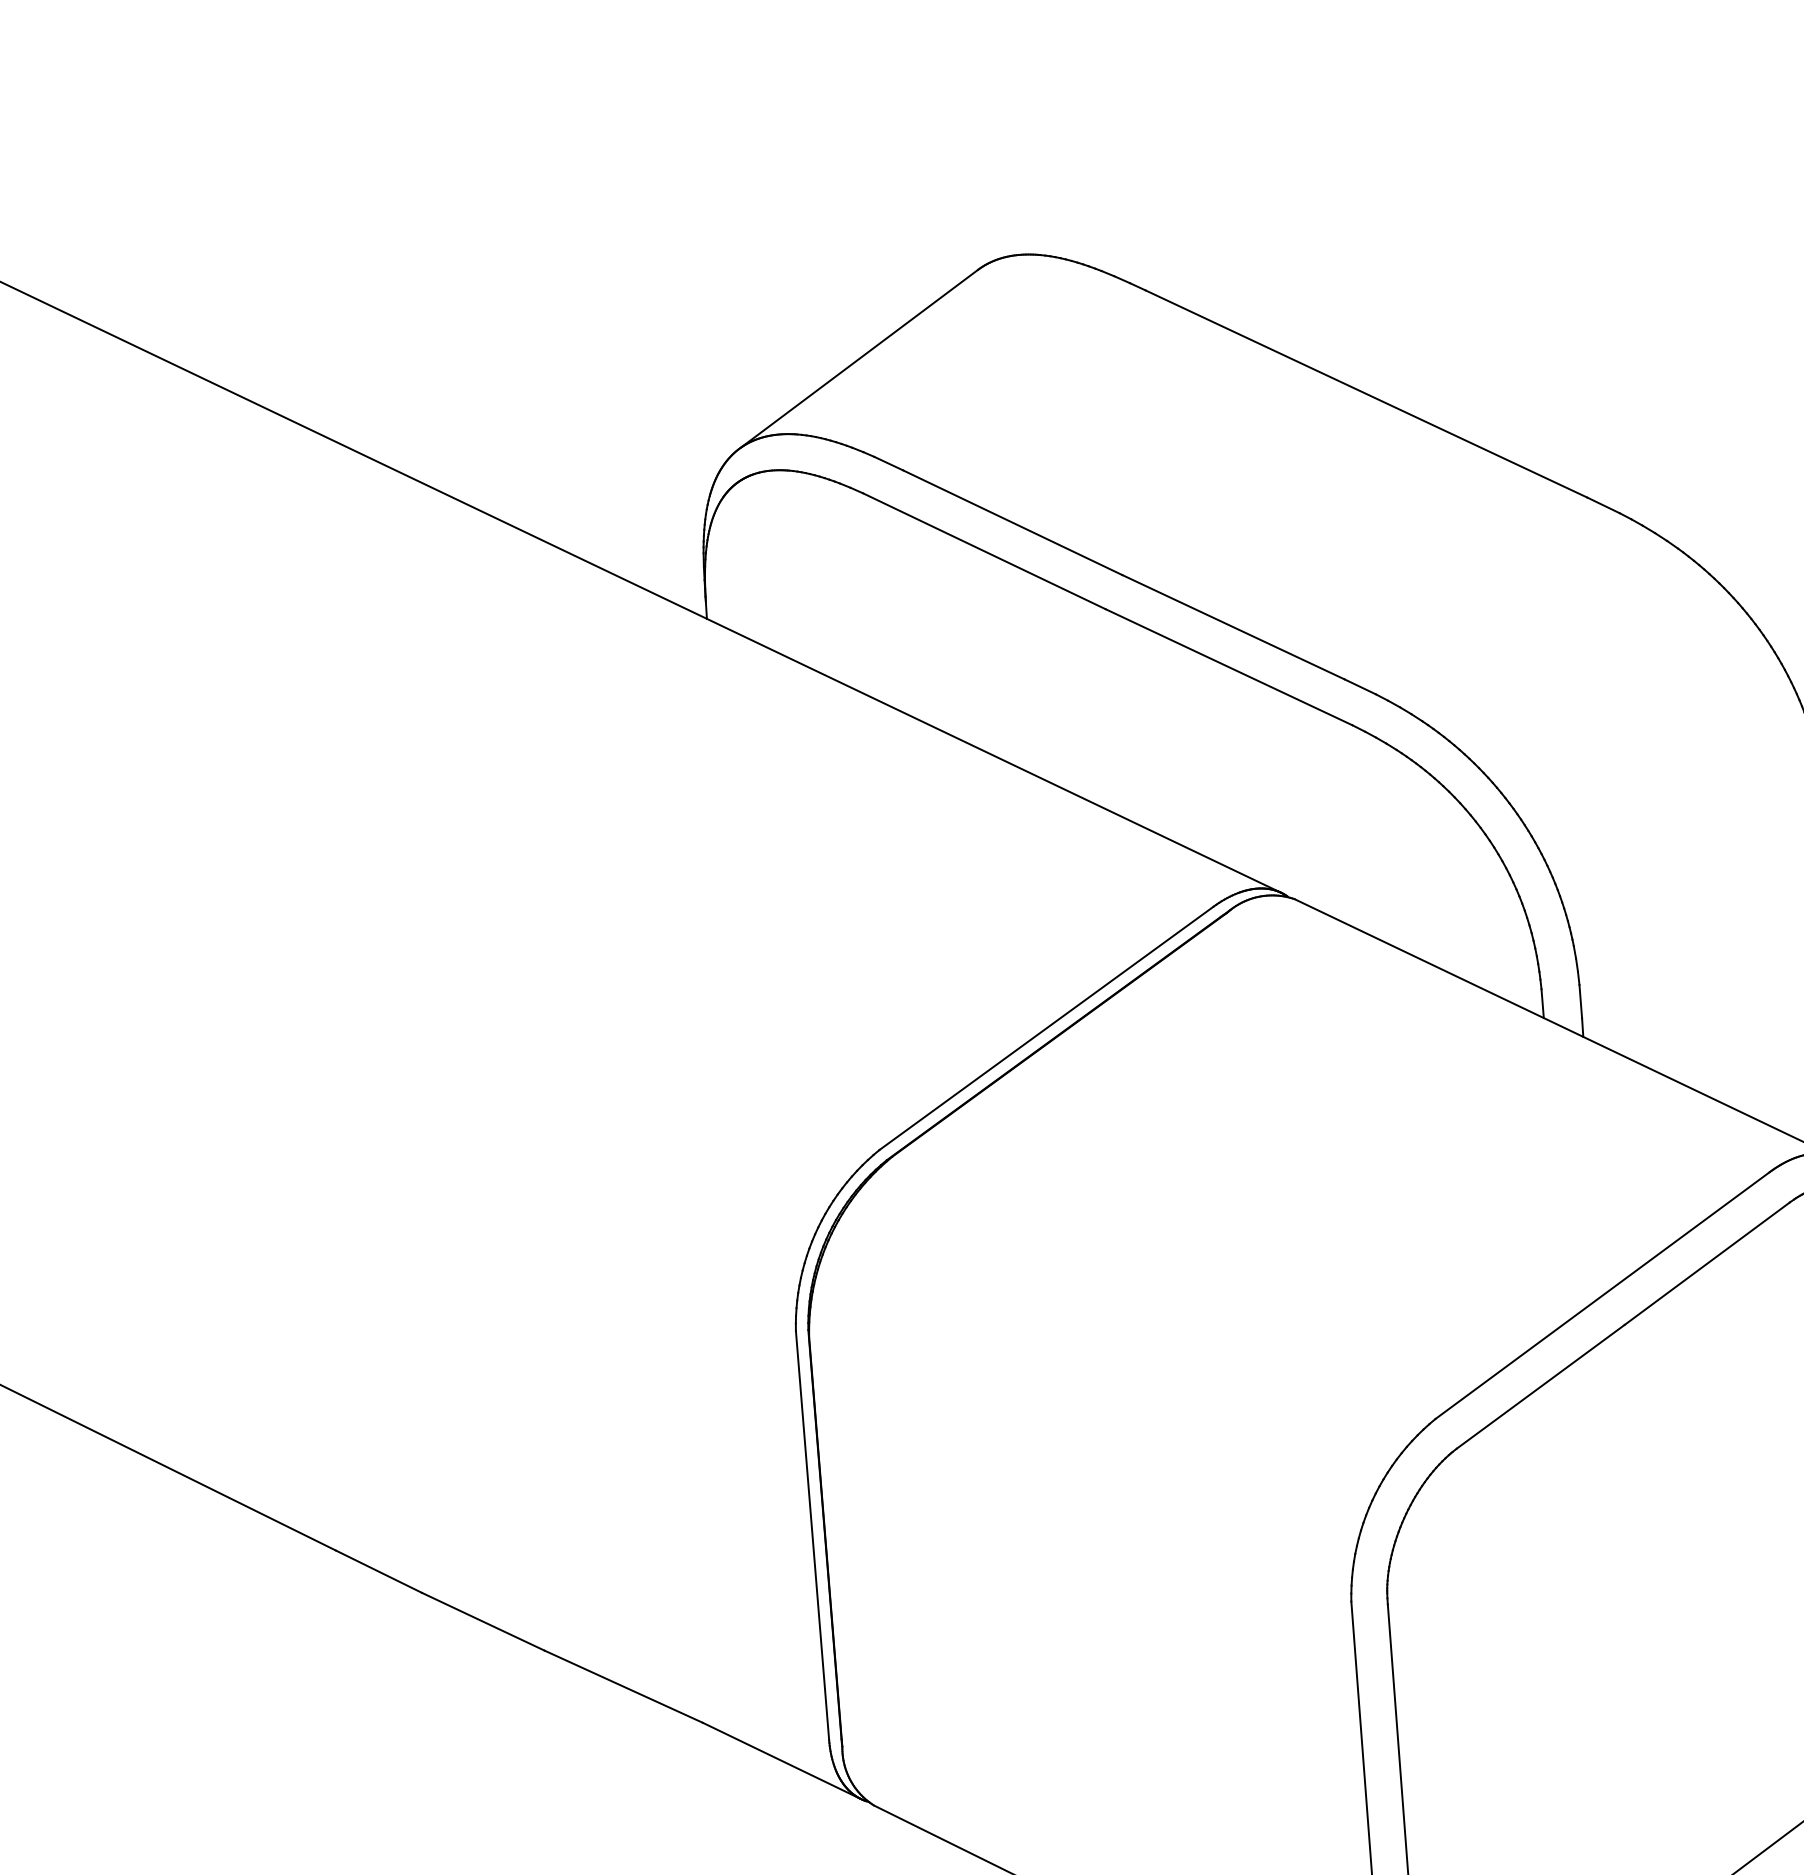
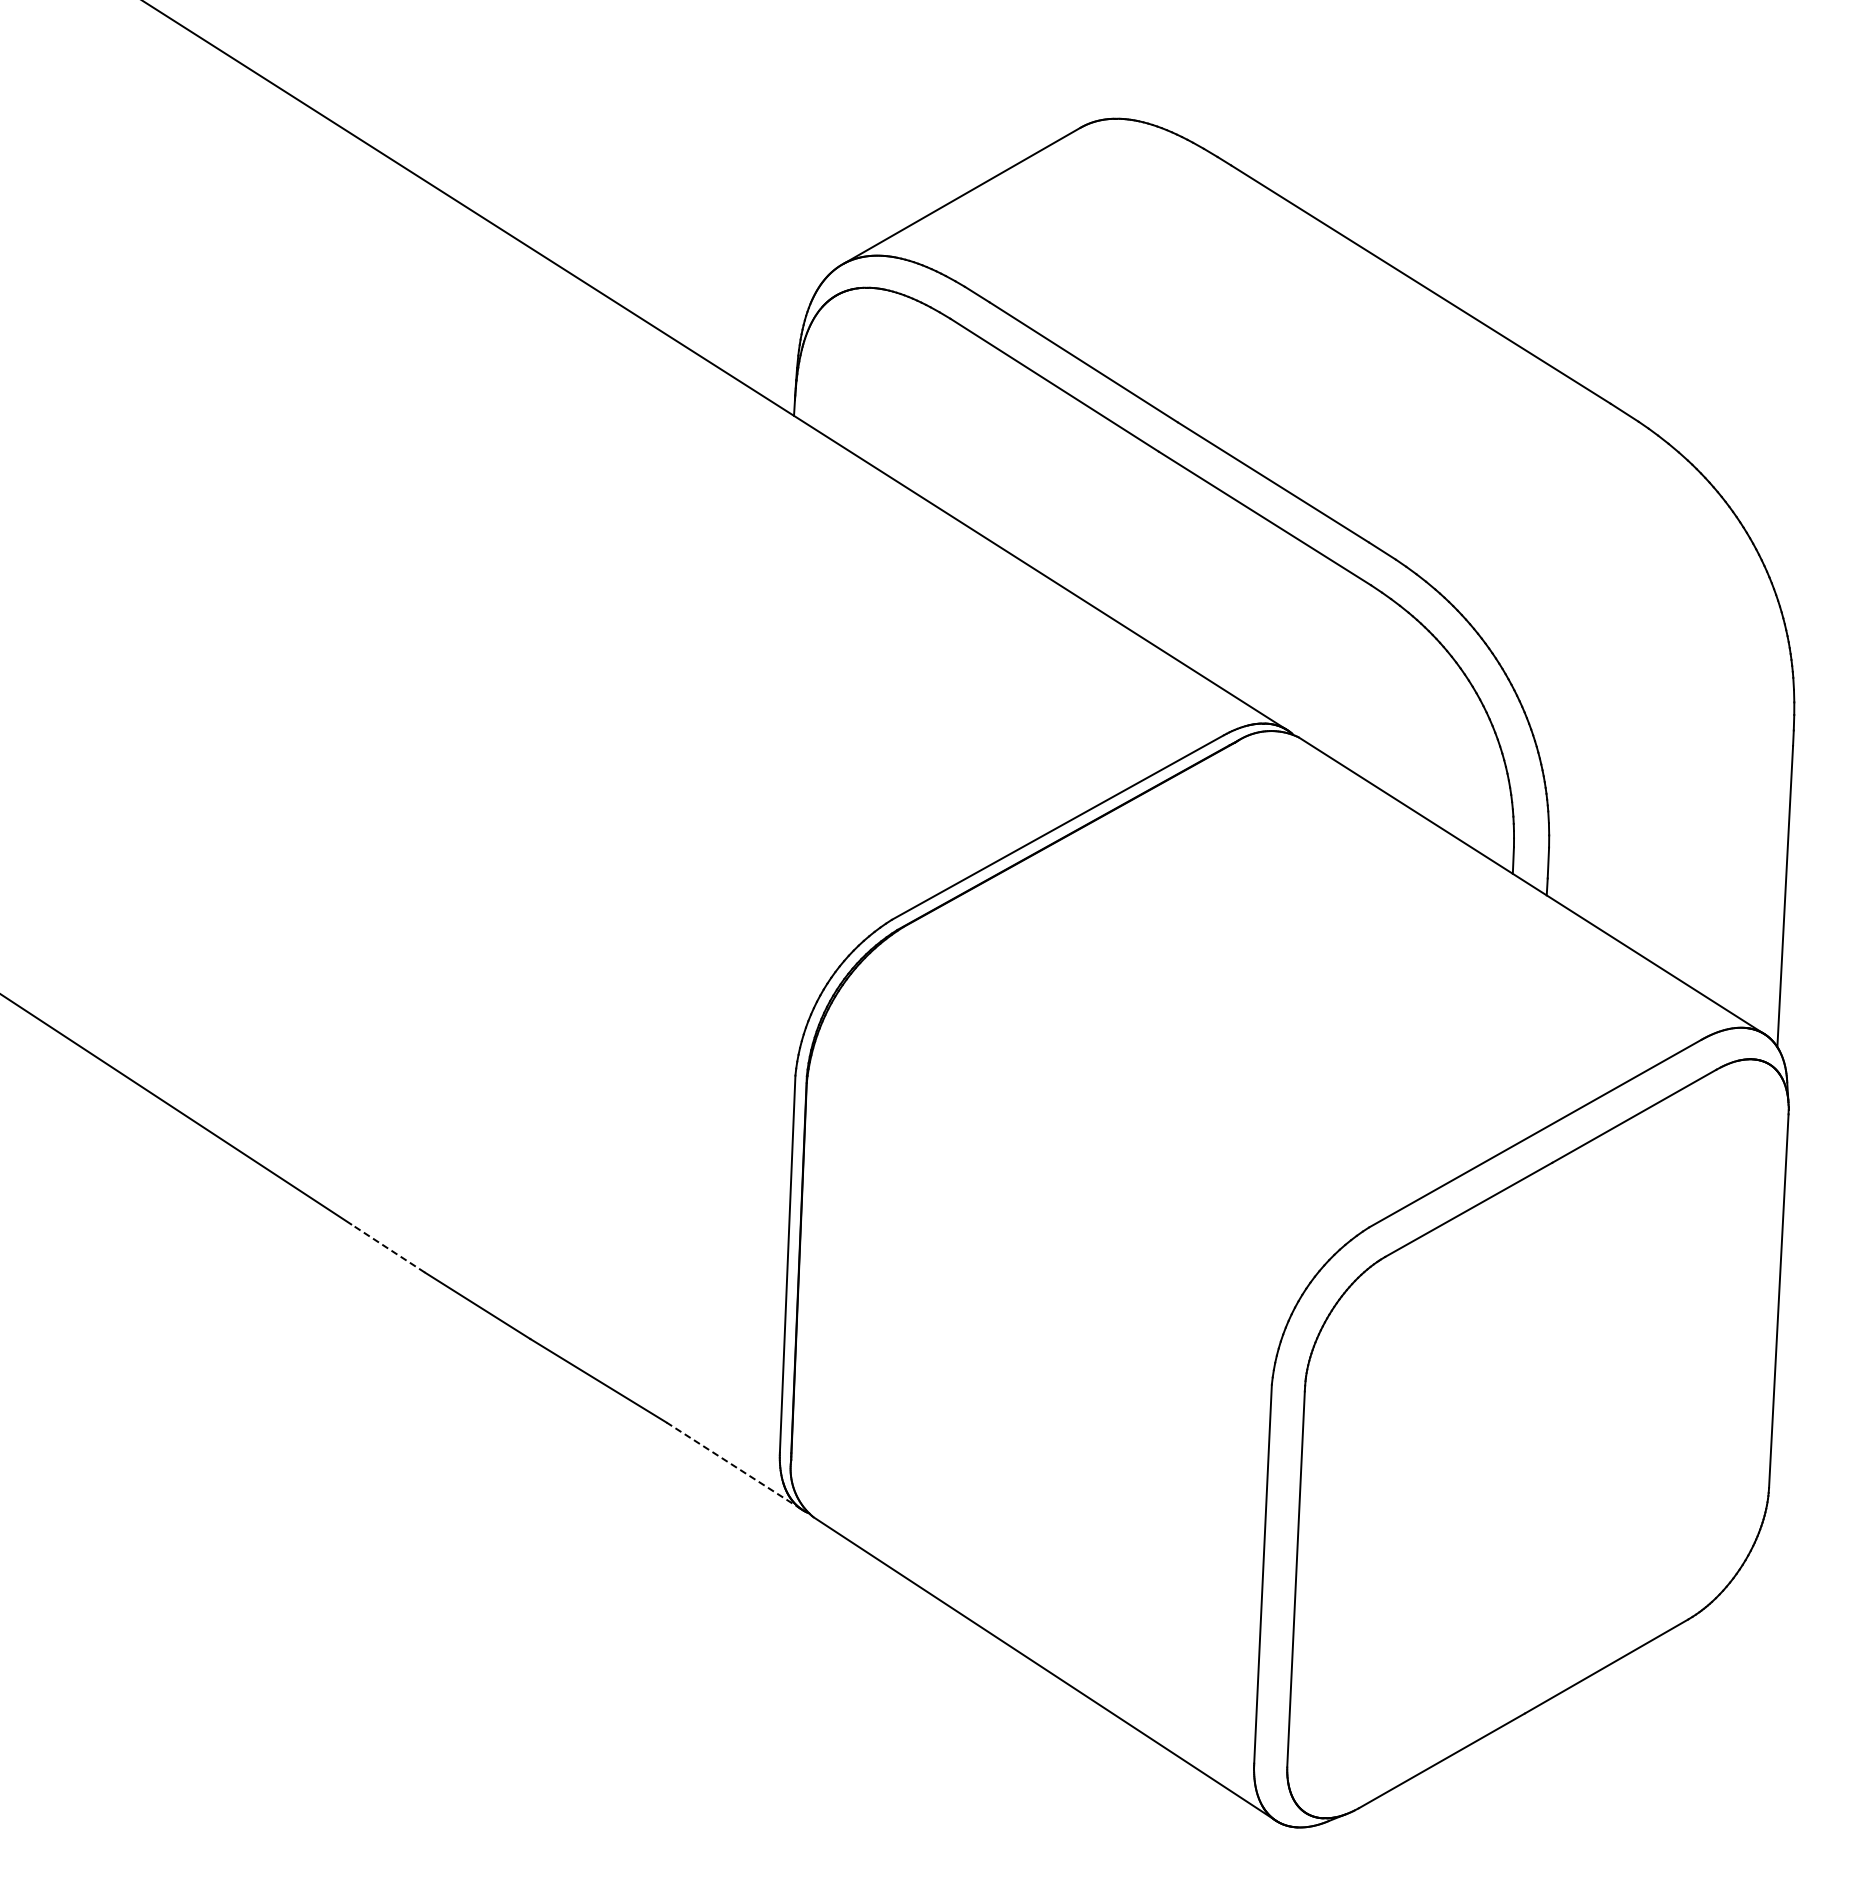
line: (378, 1571) -> (387, 1248), solid -> dashed
line: (780, 1760) -> (733, 1465), solid -> dashed

